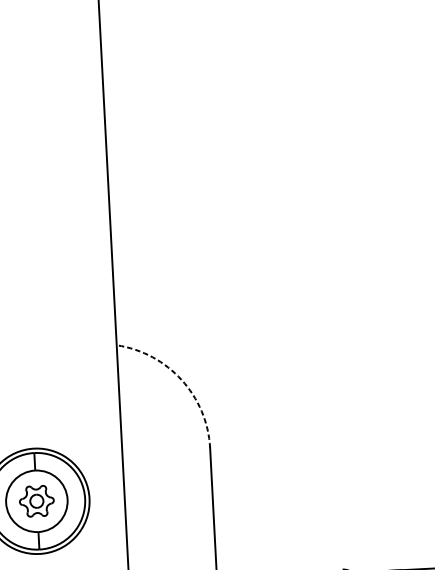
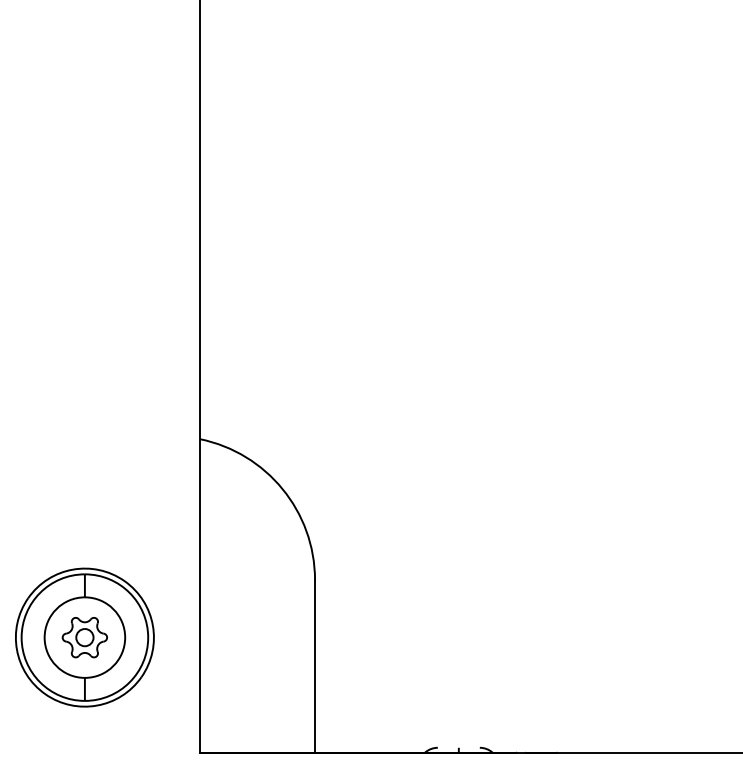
arc: (181, 380) -> (282, 489), dashed -> solid

